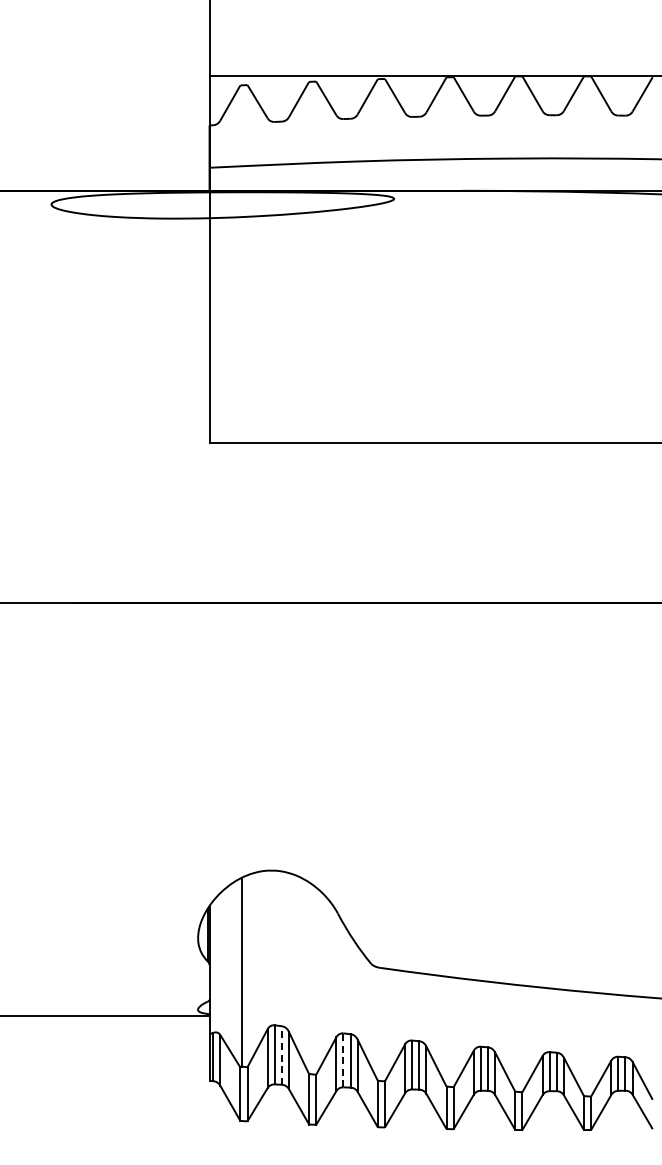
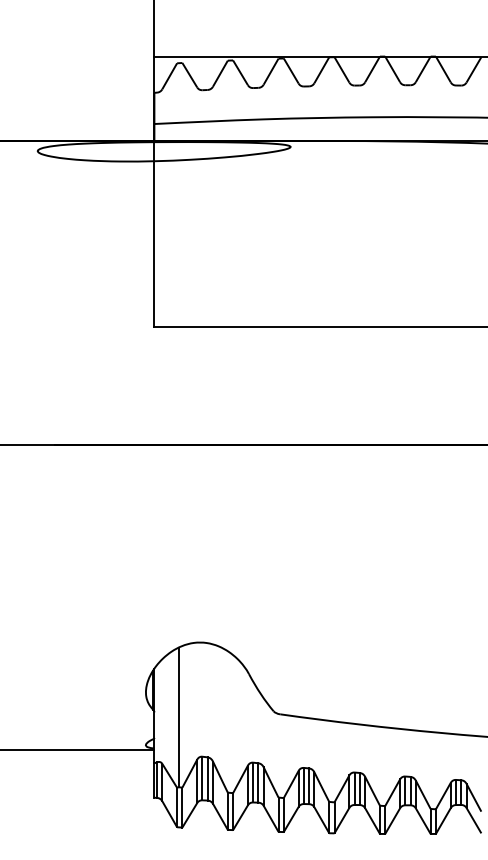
line: (281, 1055) -> (207, 778), dashed -> solid
line: (343, 1060) -> (253, 782), dashed -> solid

